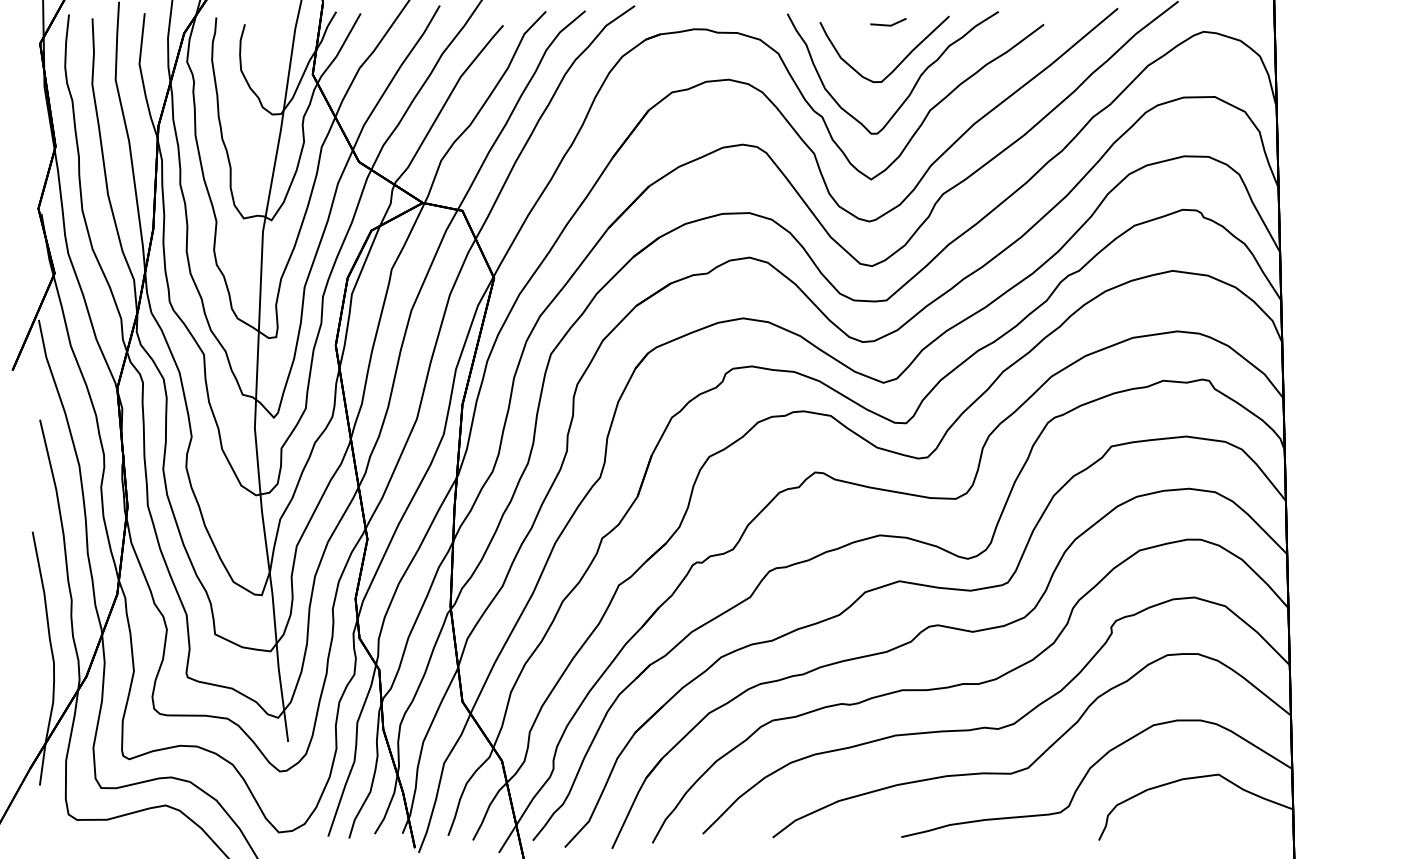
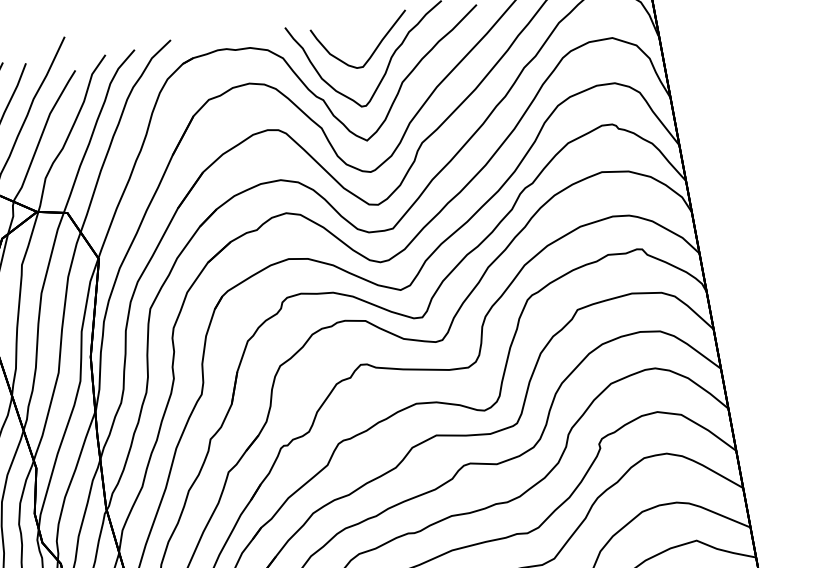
line: (888, 24) -> (361, 23), removed

